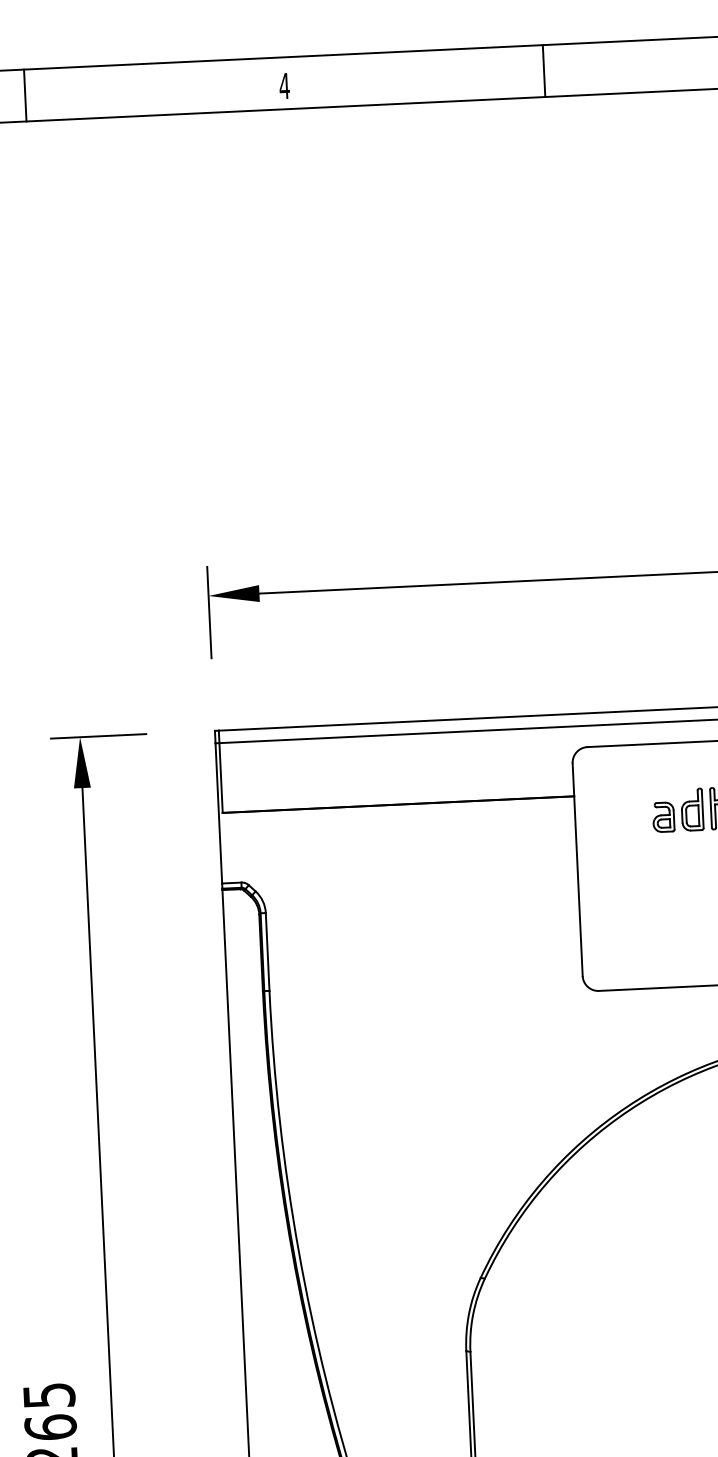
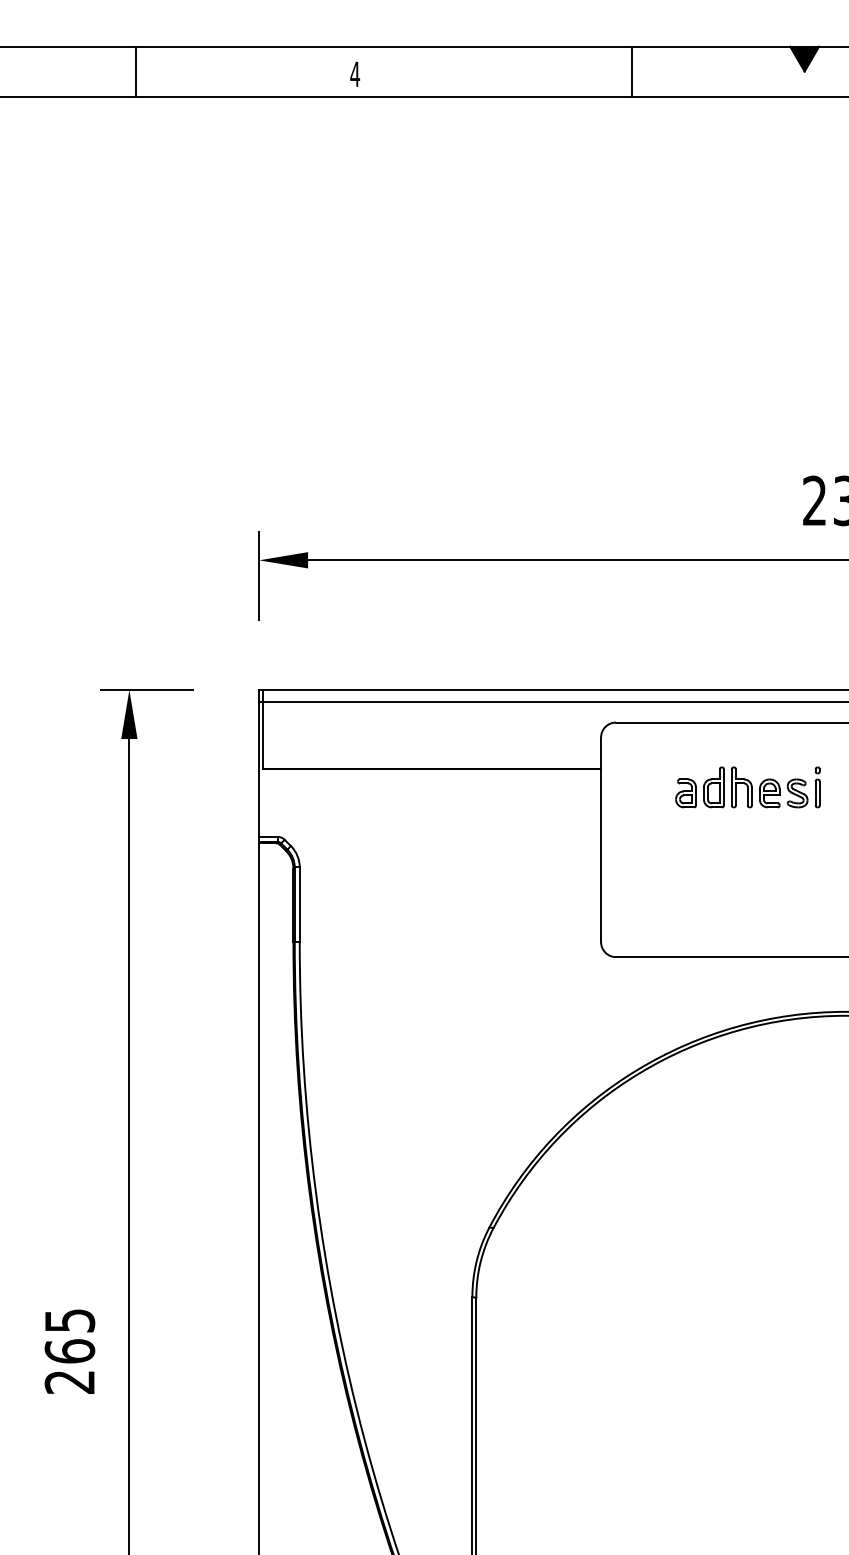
line: (543, 71) -> (631, 71), moved
line: (24, 95) -> (135, 71), moved

